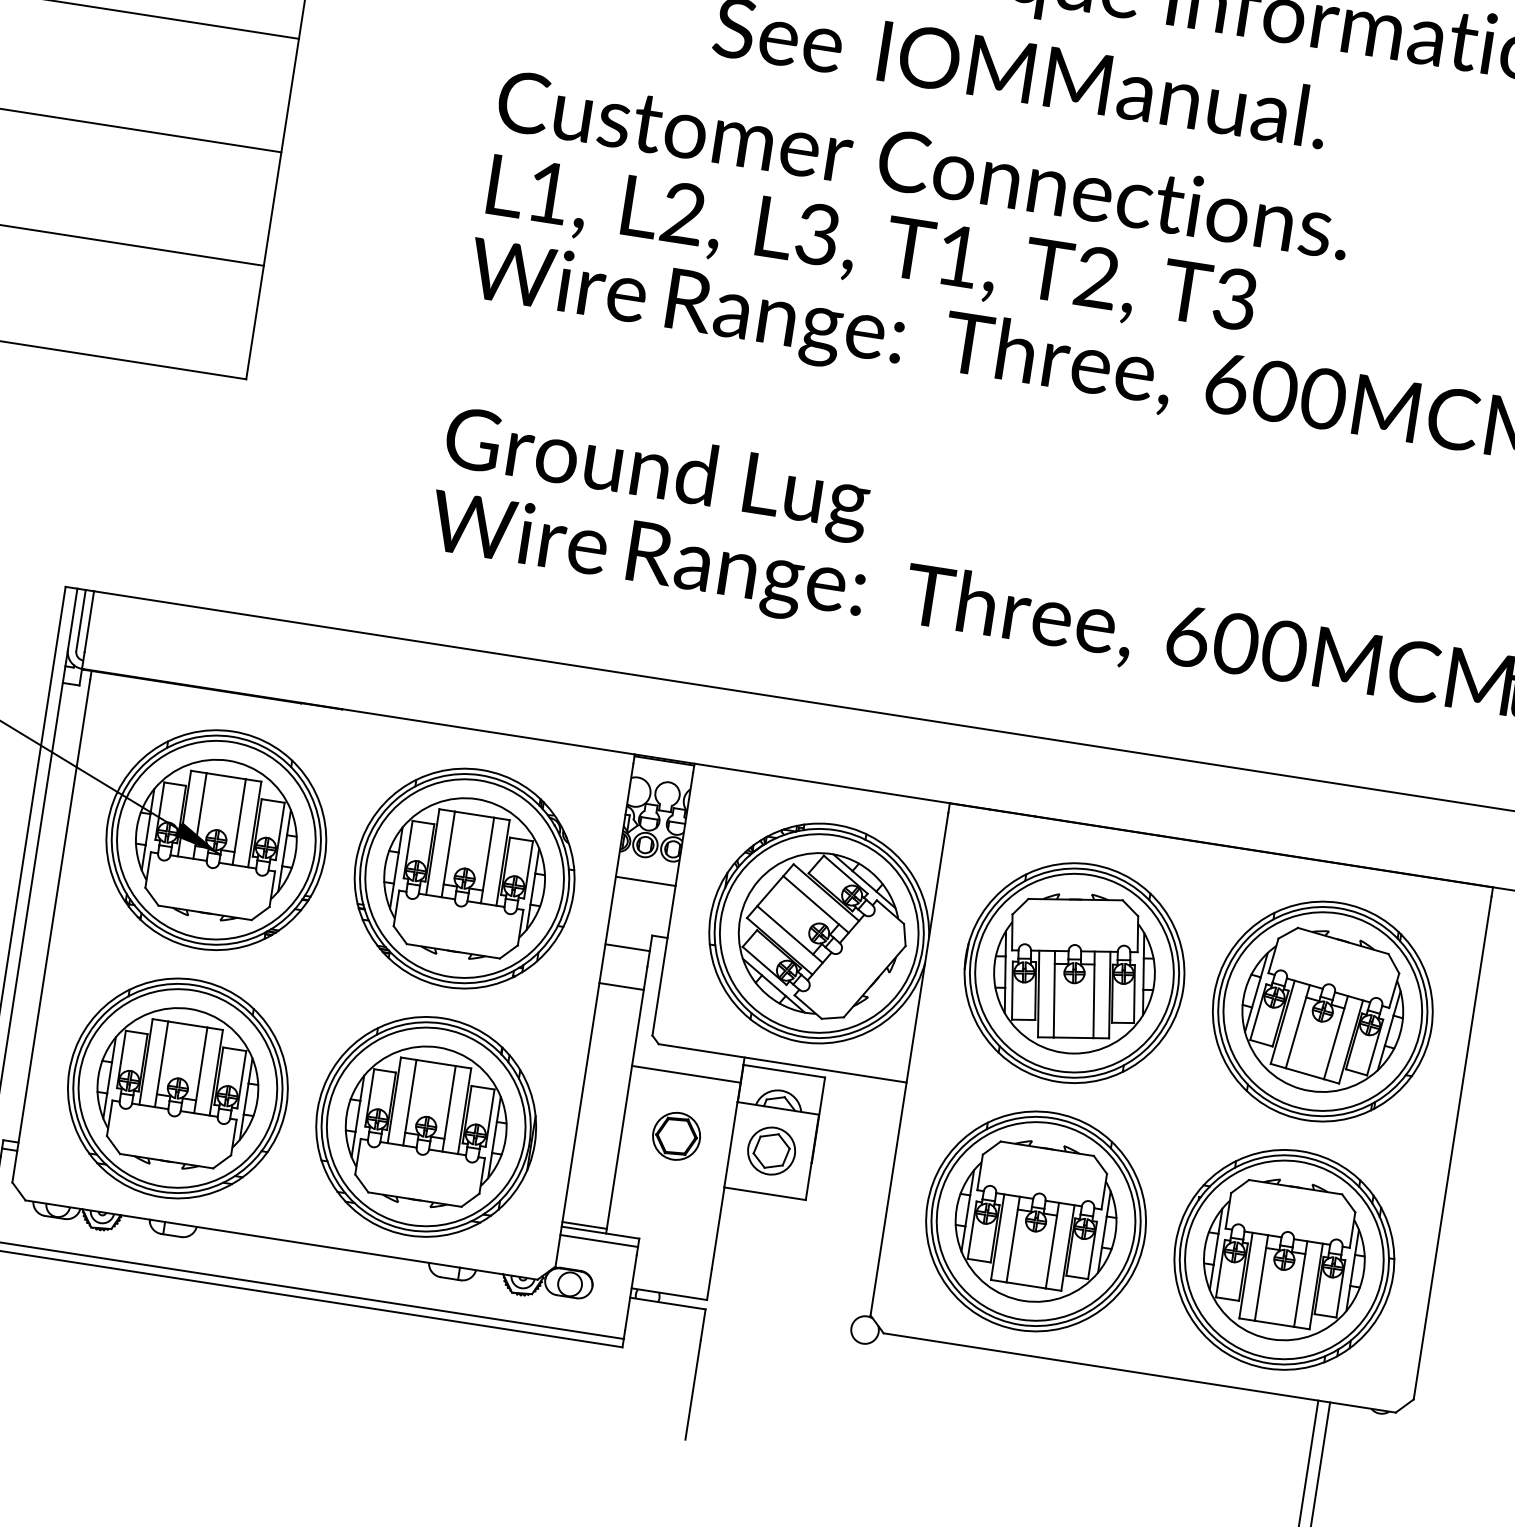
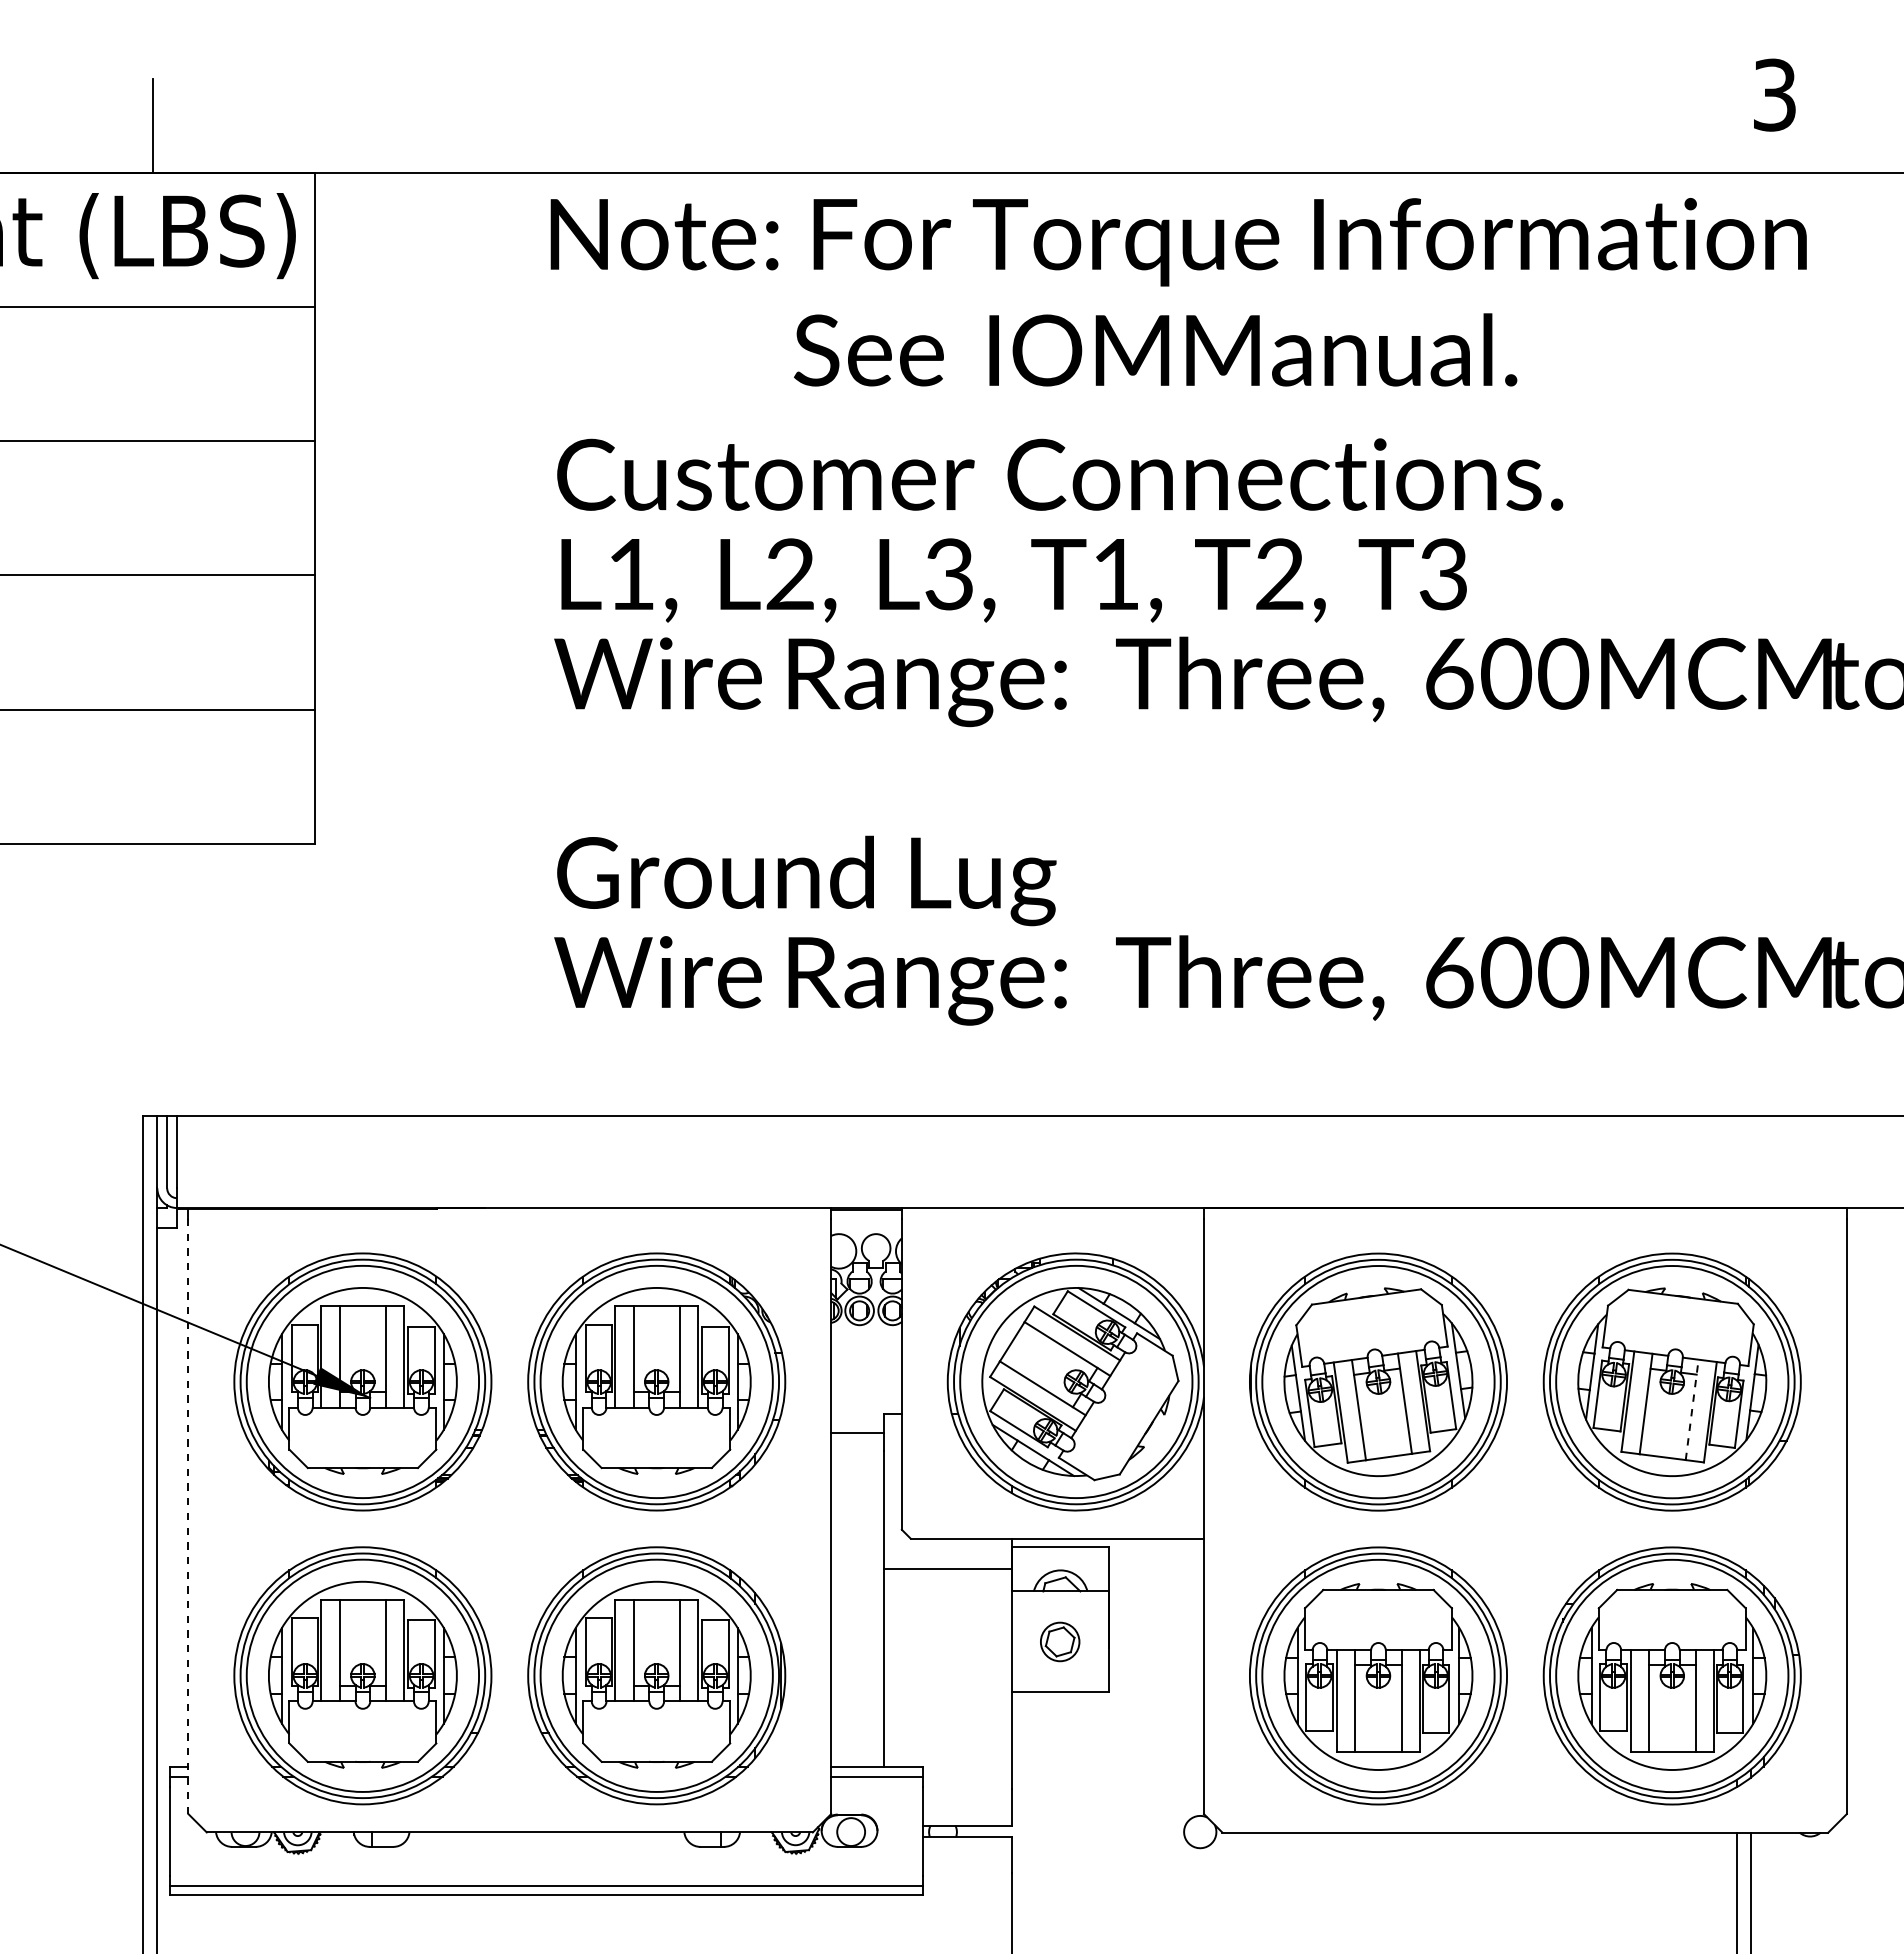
line: (645, 881) -> (866, 1352), removed
line: (51, 931) -> (188, 1516), solid -> dashed
line: (621, 986) -> (857, 1478), removed
line: (1336, 1037) -> (1692, 1409), solid -> dashed
part: (676, 1135) -> (947, 1641), removed
part: (771, 1150) -> (1059, 1641), size x0.7
line: (584, 1225) -> (857, 1761), removed

